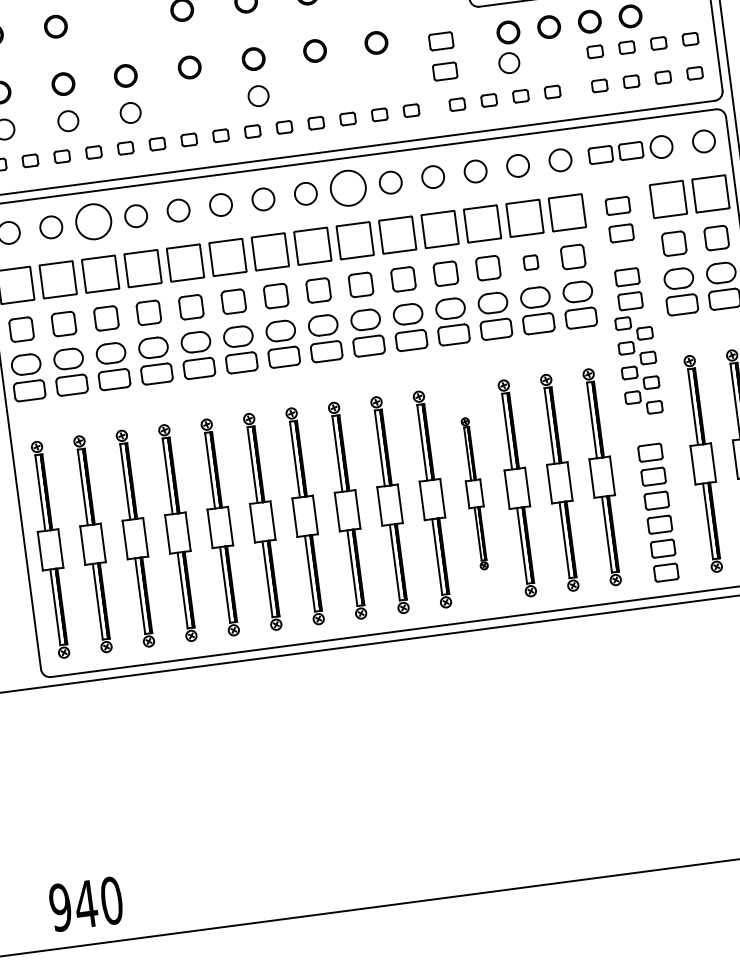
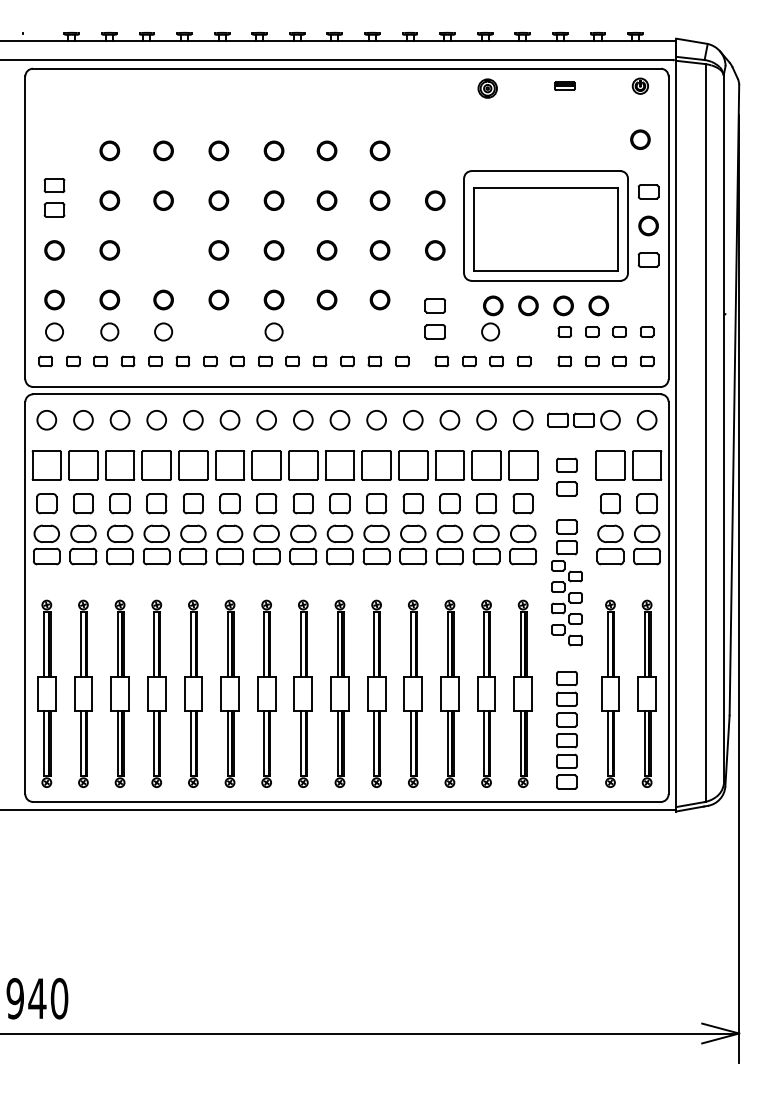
circle: (347, 187) -> (339, 419), size x0.62
circle: (92, 221) -> (119, 419), size x0.62
part: (530, 262) -> (486, 503), size x1.67
part: (473, 493) -> (412, 693), size x1.43

